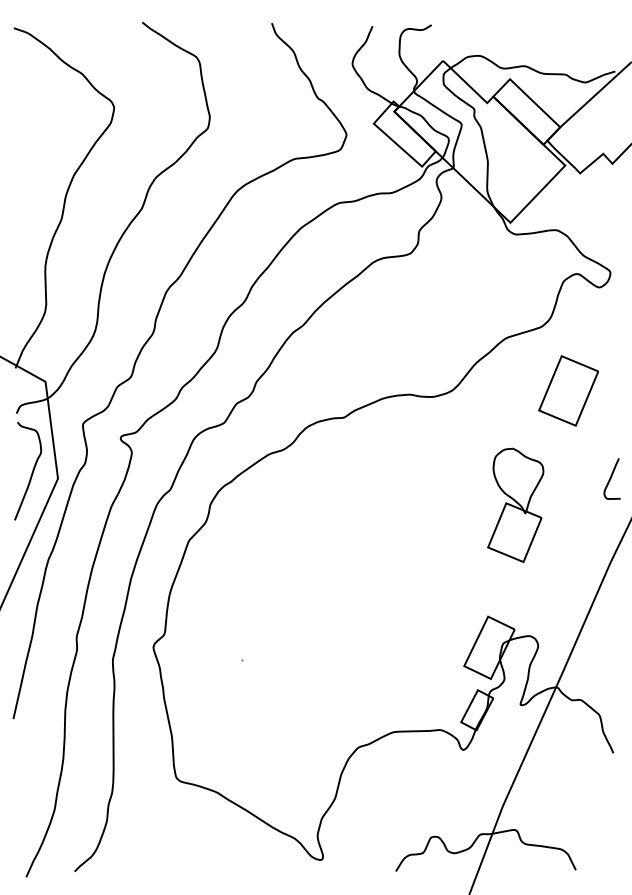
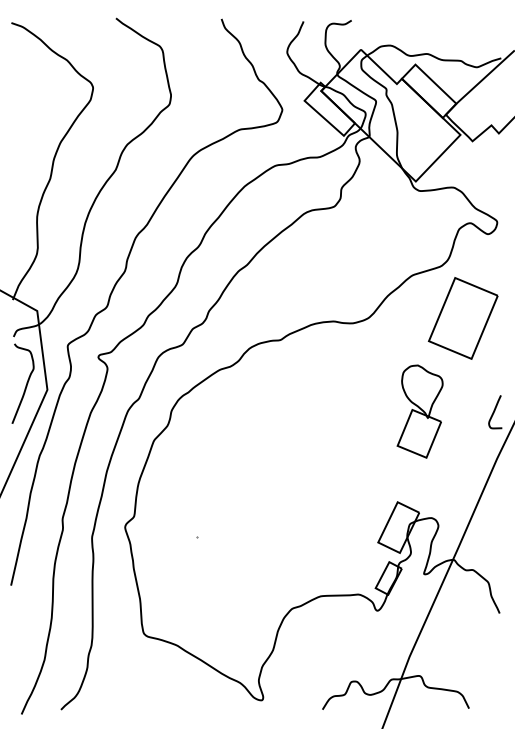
part: (568, 390) -> (463, 318), size x1.43
curve: (611, 478) -> (494, 411), moved

